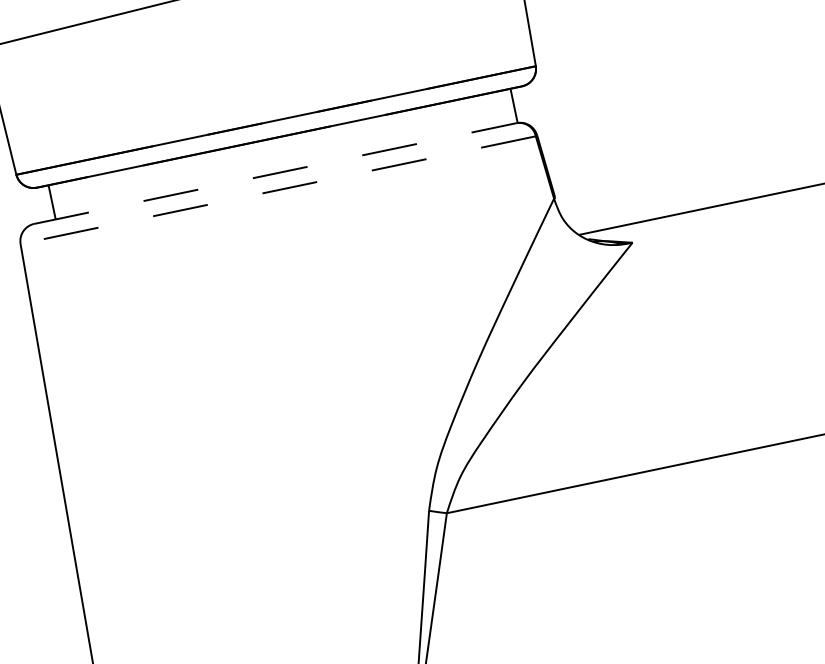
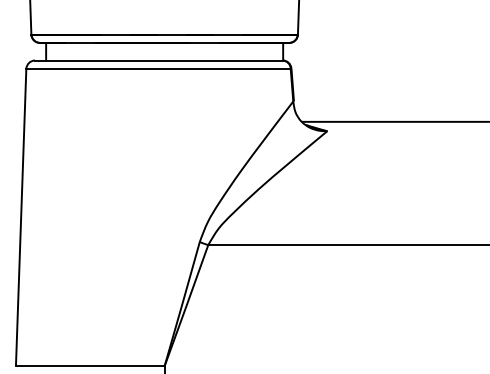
line: (274, 173) -> (158, 60), dashed -> solid
line: (277, 189) -> (158, 68), dashed -> solid

